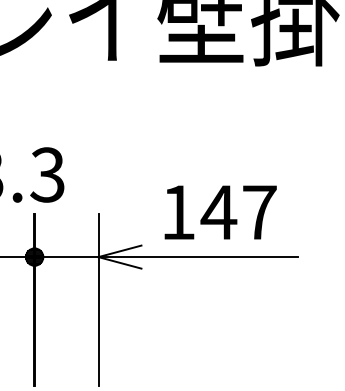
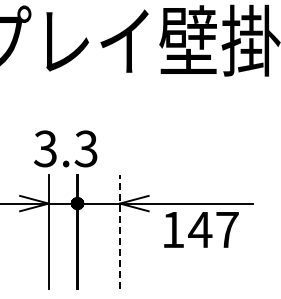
text: (220, 211) -> (201, 229), moved
line: (99, 298) -> (120, 231), solid -> dashed

